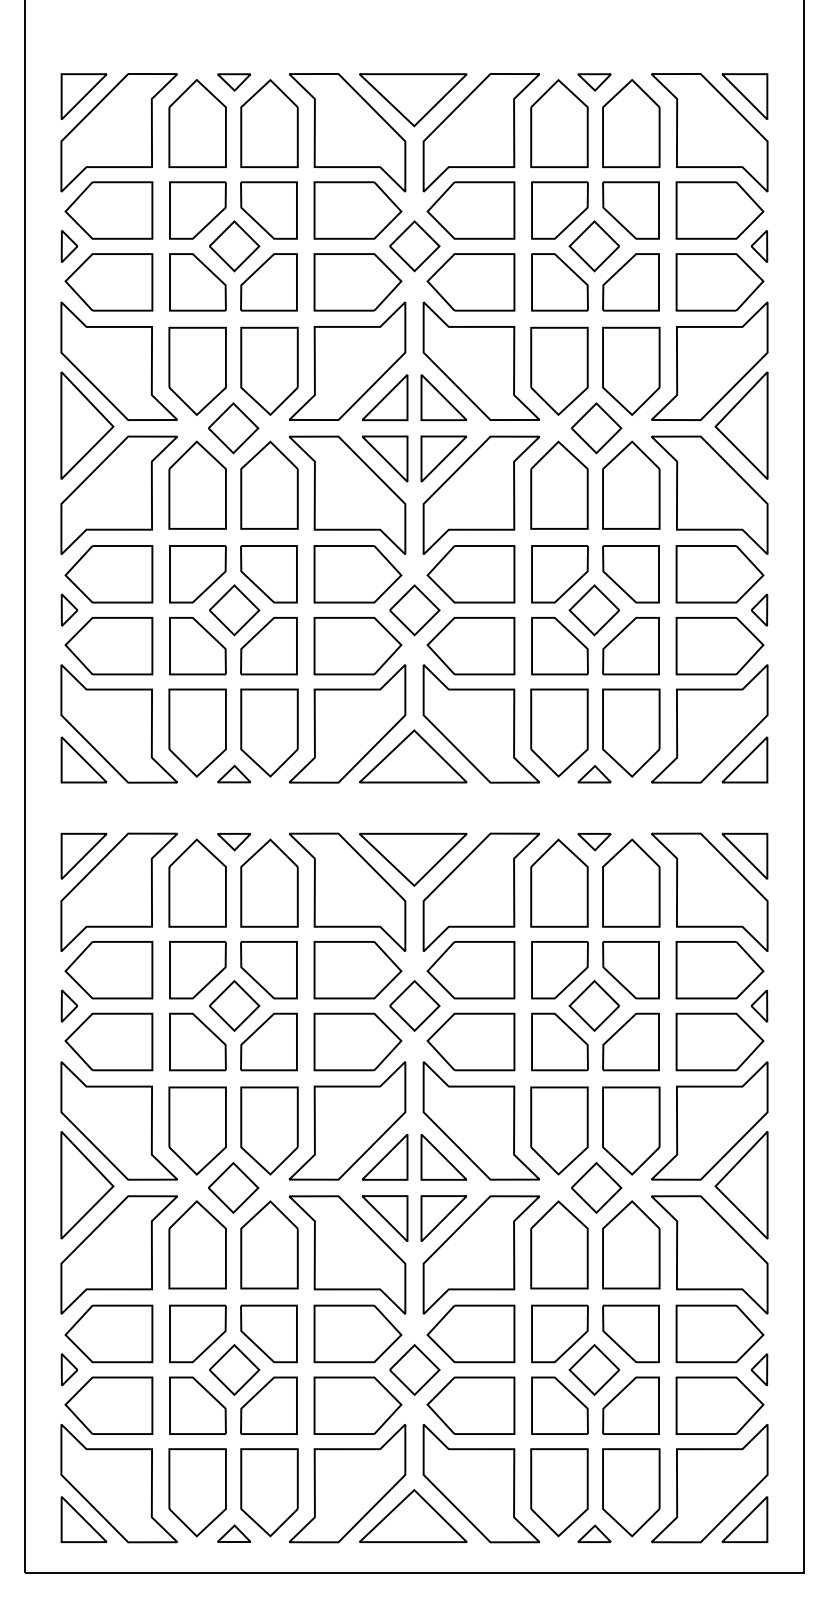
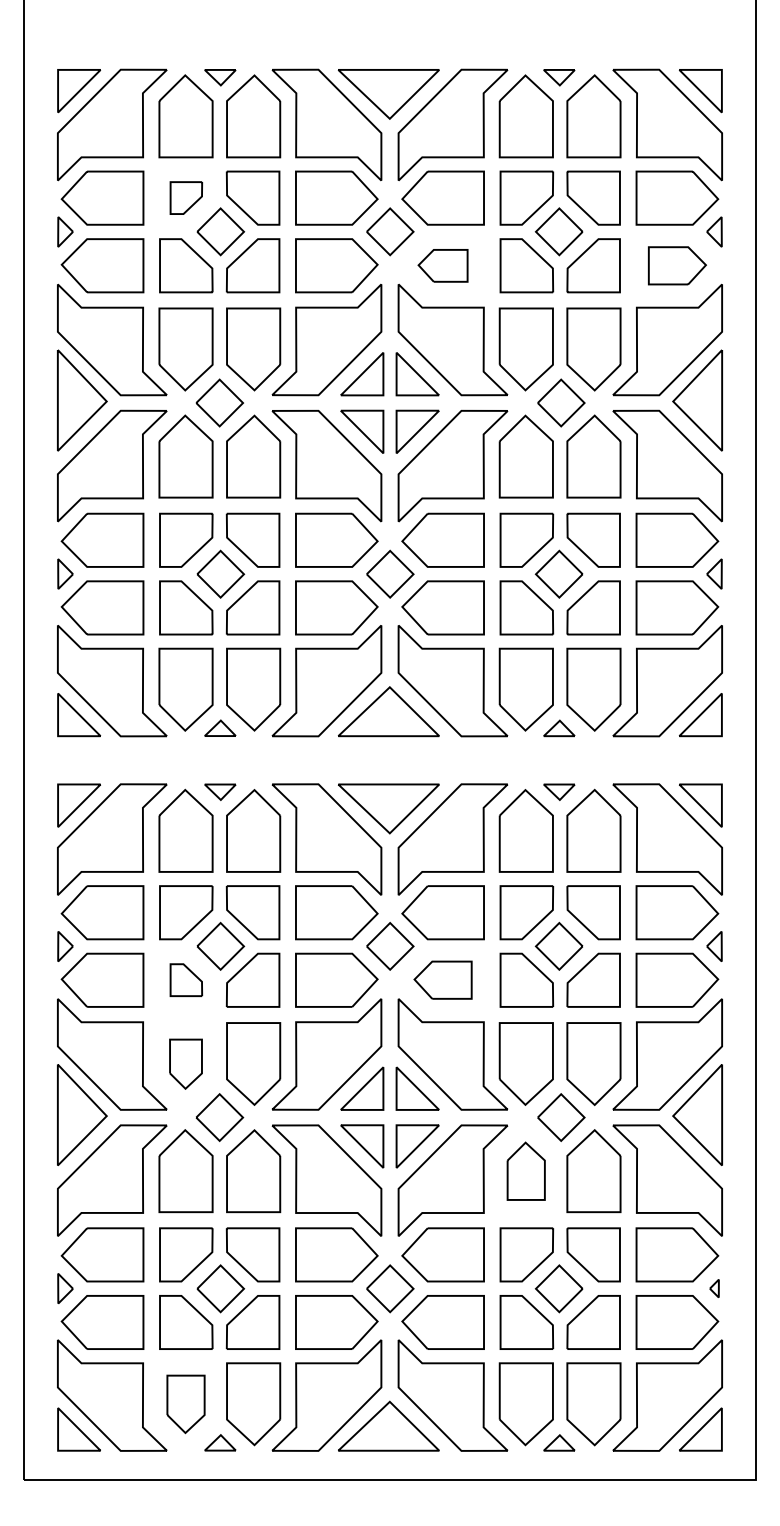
part: (198, 209) -> (186, 197), size x0.6
part: (470, 282) -> (442, 265), size x0.6
part: (720, 282) -> (677, 265), size x0.7
part: (198, 1041) -> (186, 979), size x0.6
part: (470, 1041) -> (442, 979), size x0.7
part: (197, 1131) -> (185, 1064), size x0.6
part: (558, 1245) -> (525, 1171), size x0.7
part: (759, 1369) -> (714, 1288), size x0.6
part: (197, 1492) -> (185, 1404), size x0.7

